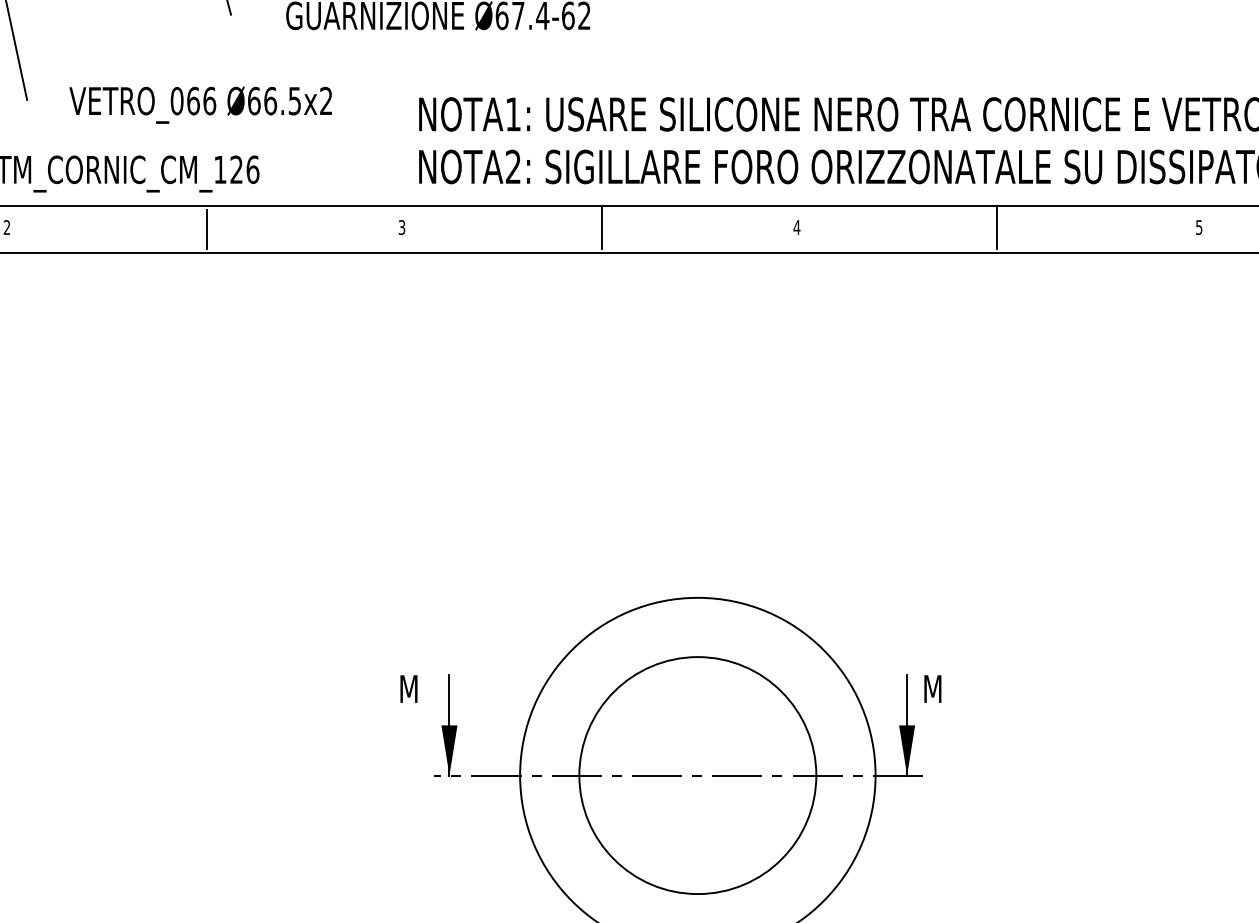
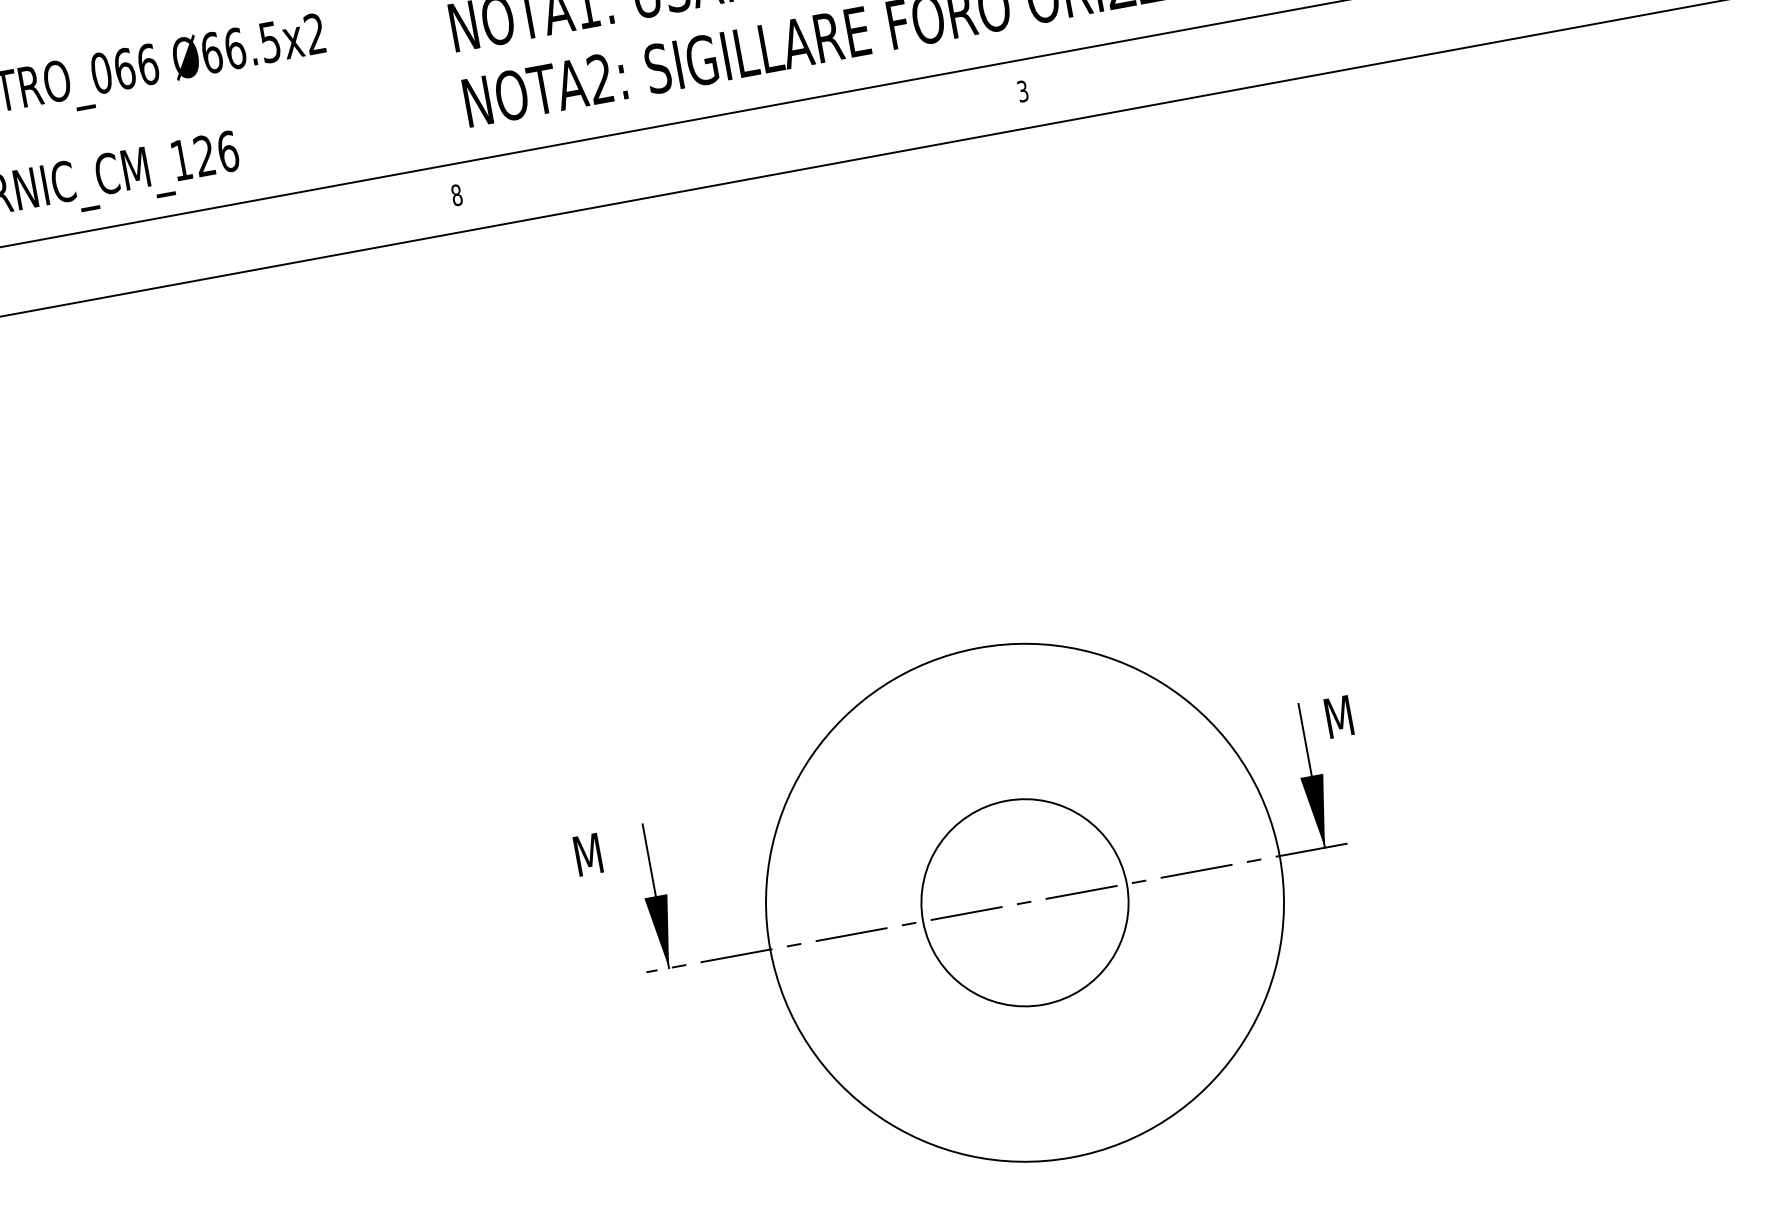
text: (401, 227) -> (456, 195), 3 -> 8
line: (601, 227) -> (742, 142), removed
text: (796, 227) -> (1022, 91), 4 -> 3
line: (996, 227) -> (1308, 38), removed
line: (206, 229) -> (177, 249), removed
circle: (697, 775) -> (1024, 902), size x0.6

